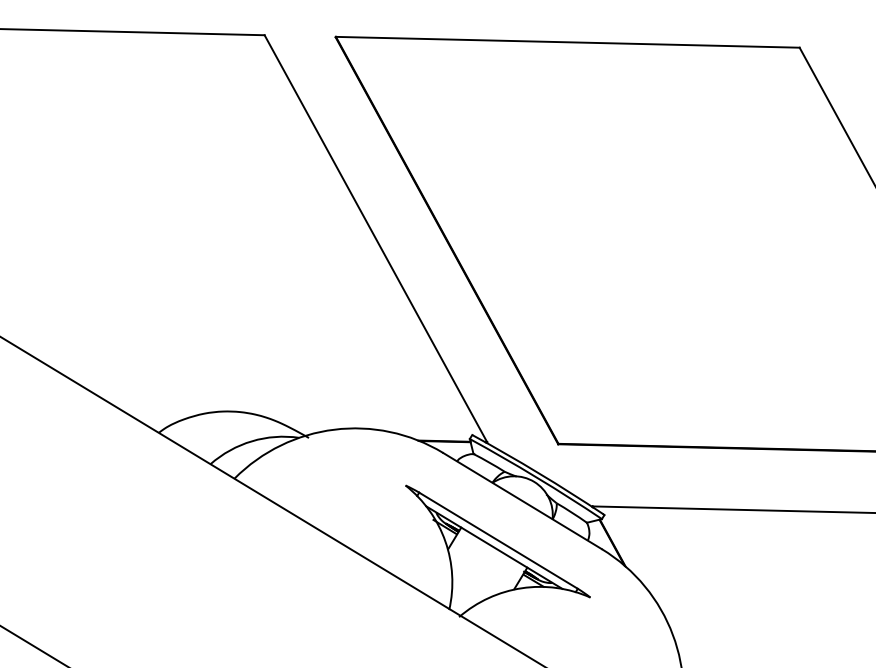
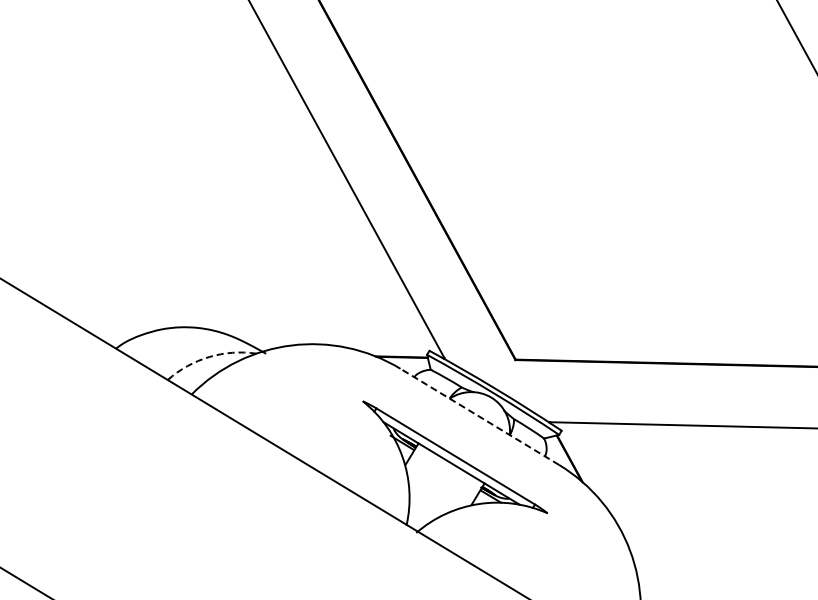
arc: (252, 441) -> (209, 357), solid -> dashed
line: (522, 501) -> (479, 417), solid -> dashed

